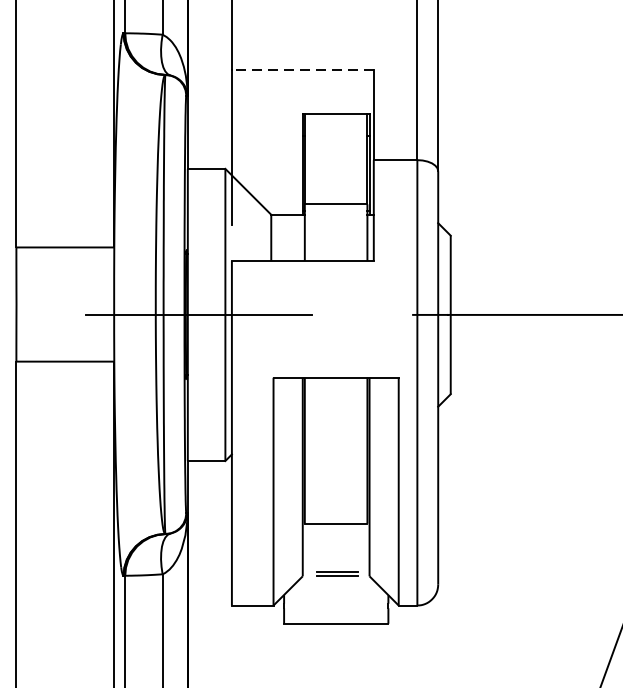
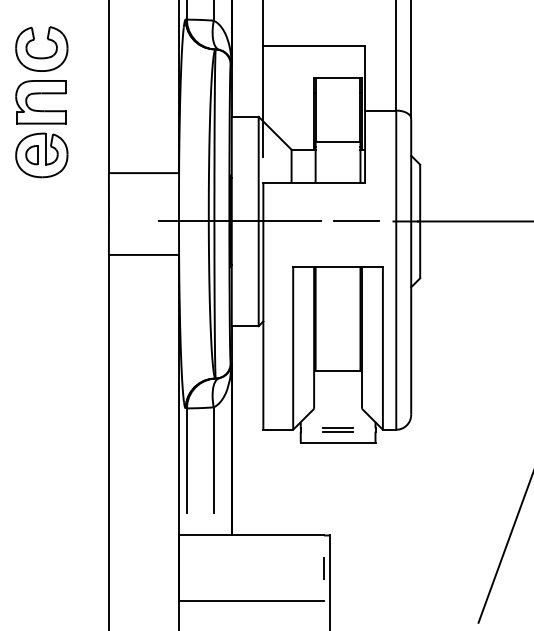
line: (303, 69) -> (314, 45), dashed -> solid
line: (361, 314) -> (356, 221), added
part: (336, 573) -> (337, 429), moved

